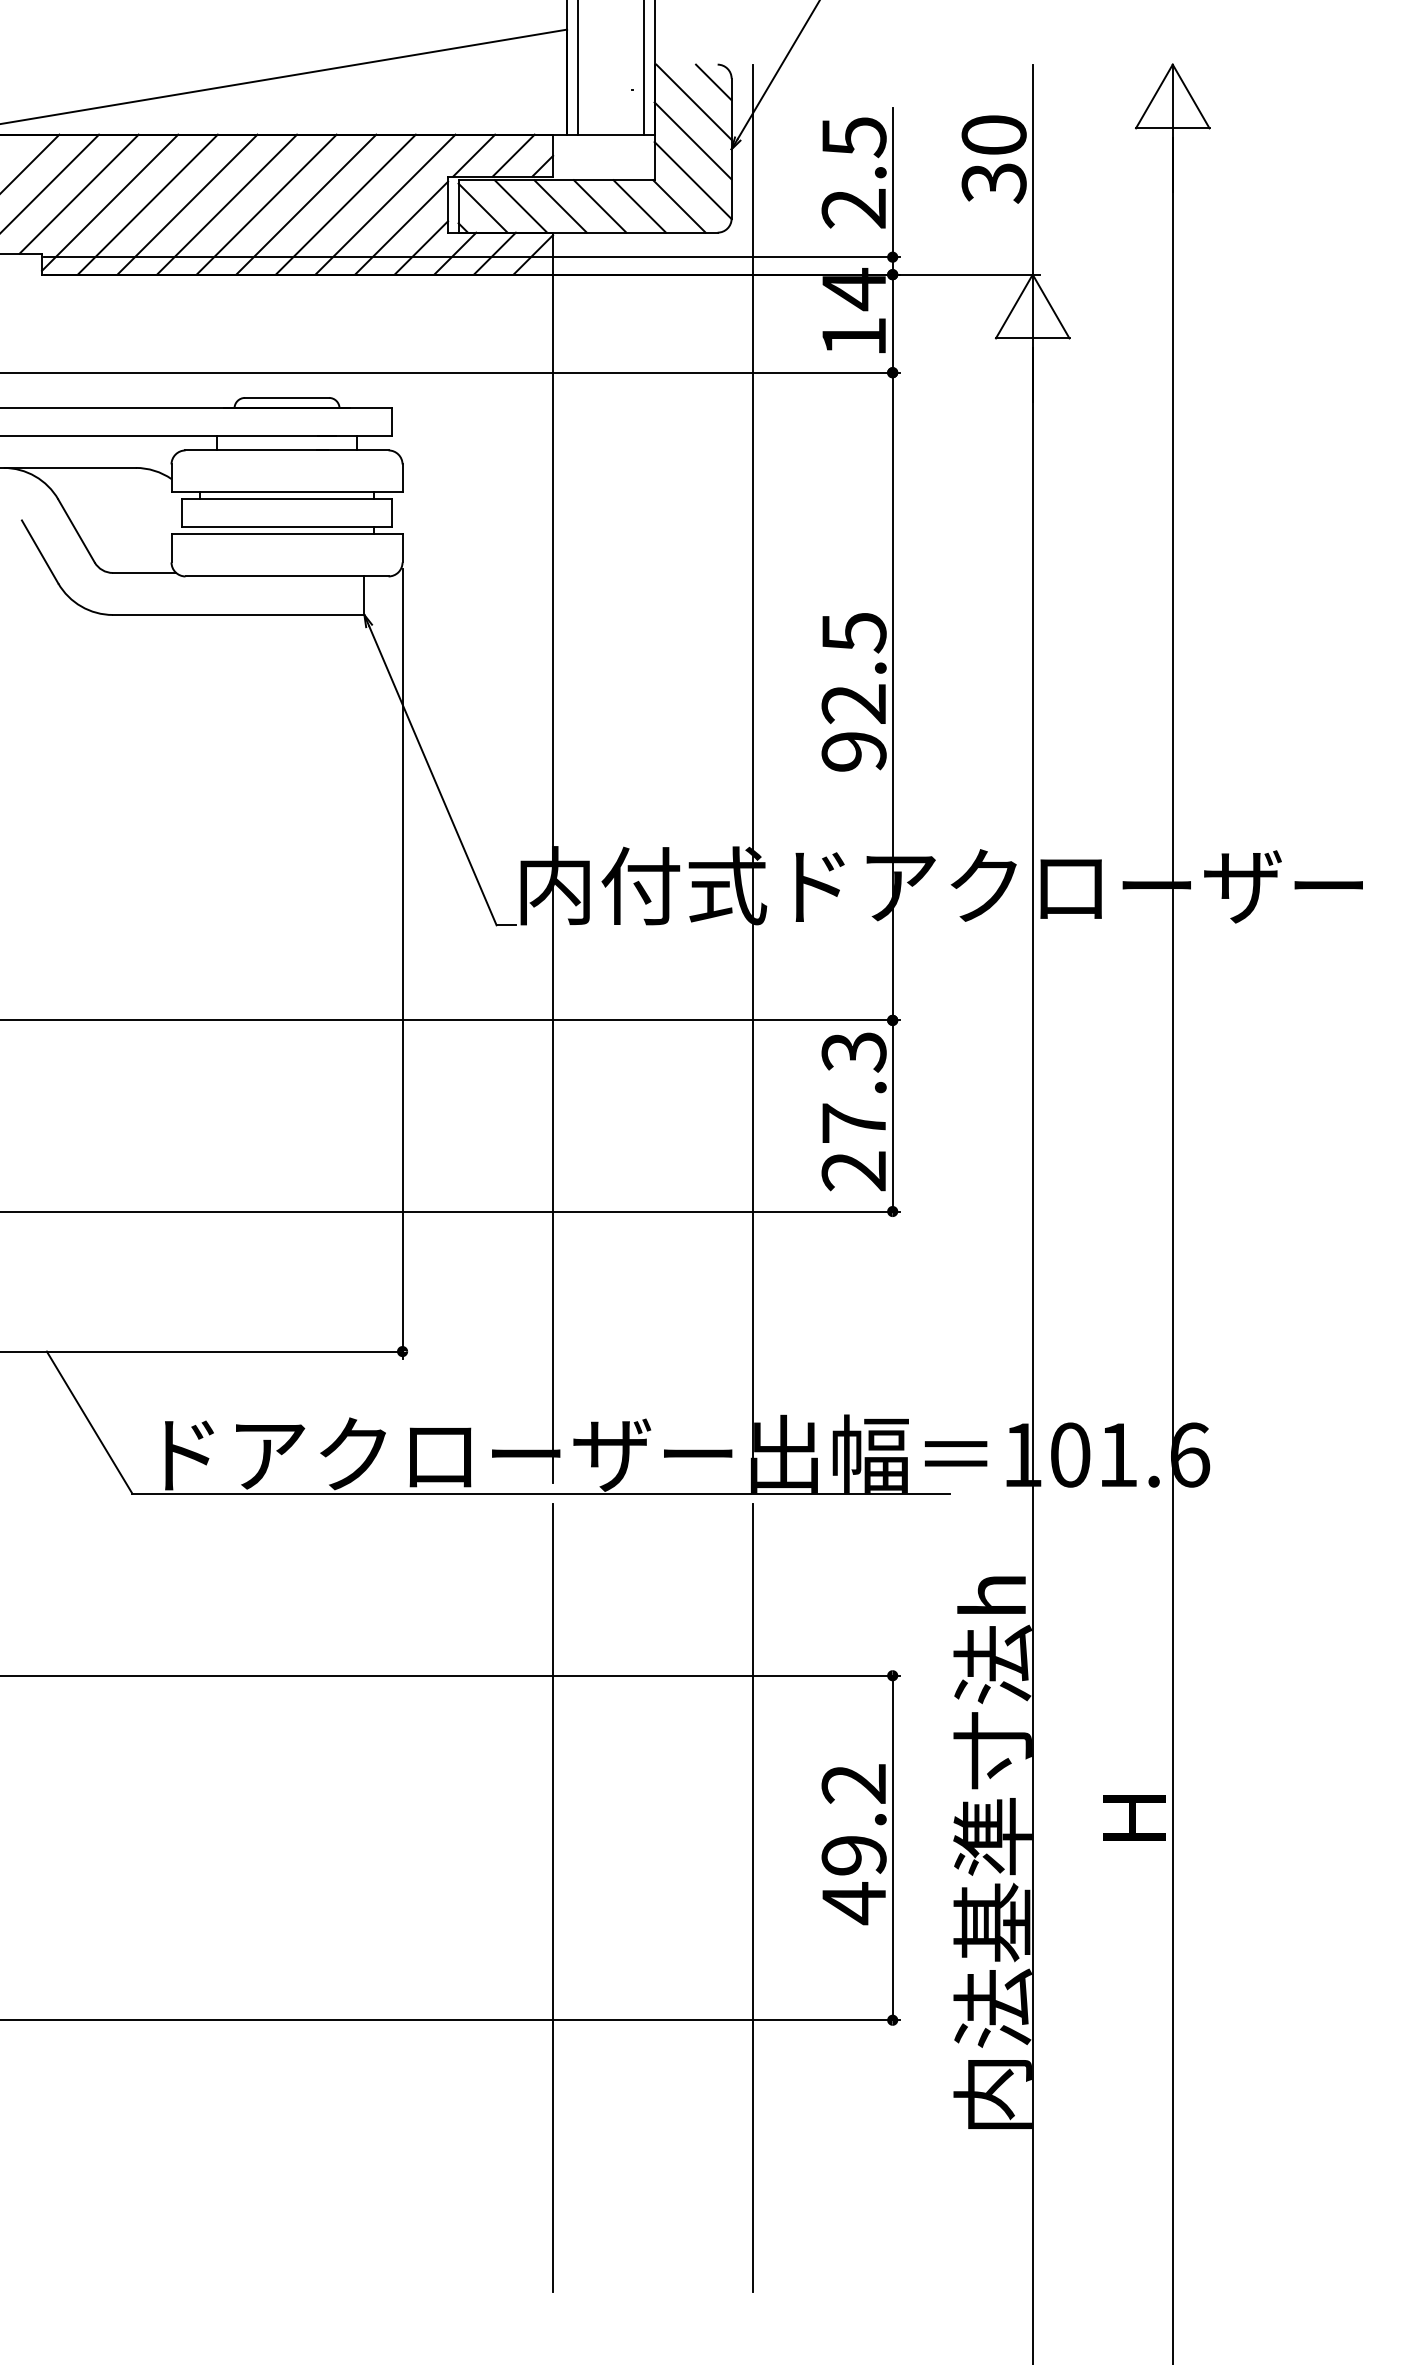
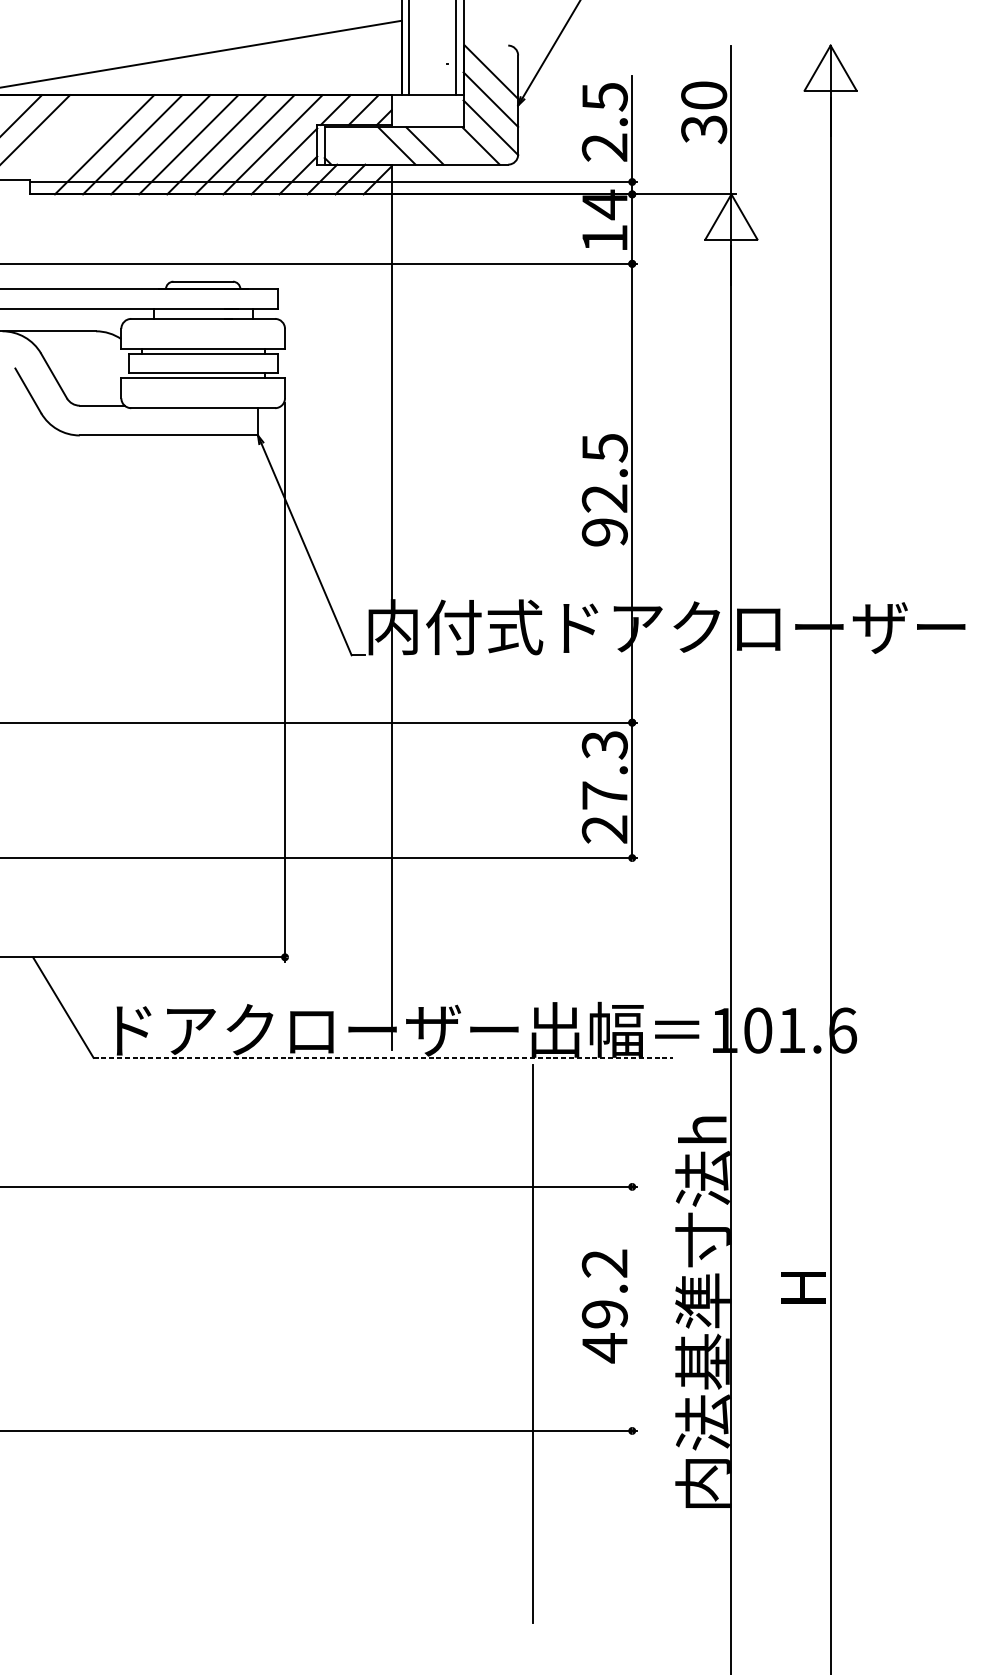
line: (713, 82) -> (505, 58), removed
line: (78, 193) -> (55, 136), removed
line: (109, 202) -> (77, 143), removed
line: (520, 206) -> (368, 146), removed
line: (639, 206) -> (452, 146), removed
line: (482, 207) -> (341, 146), removed
line: (752, 773) -> (532, 547), removed
line: (541, 1493) -> (383, 1057), solid -> dashed
line: (892, 1847) -> (632, 1308), removed
line: (553, 1897) -> (391, 1344), removed

